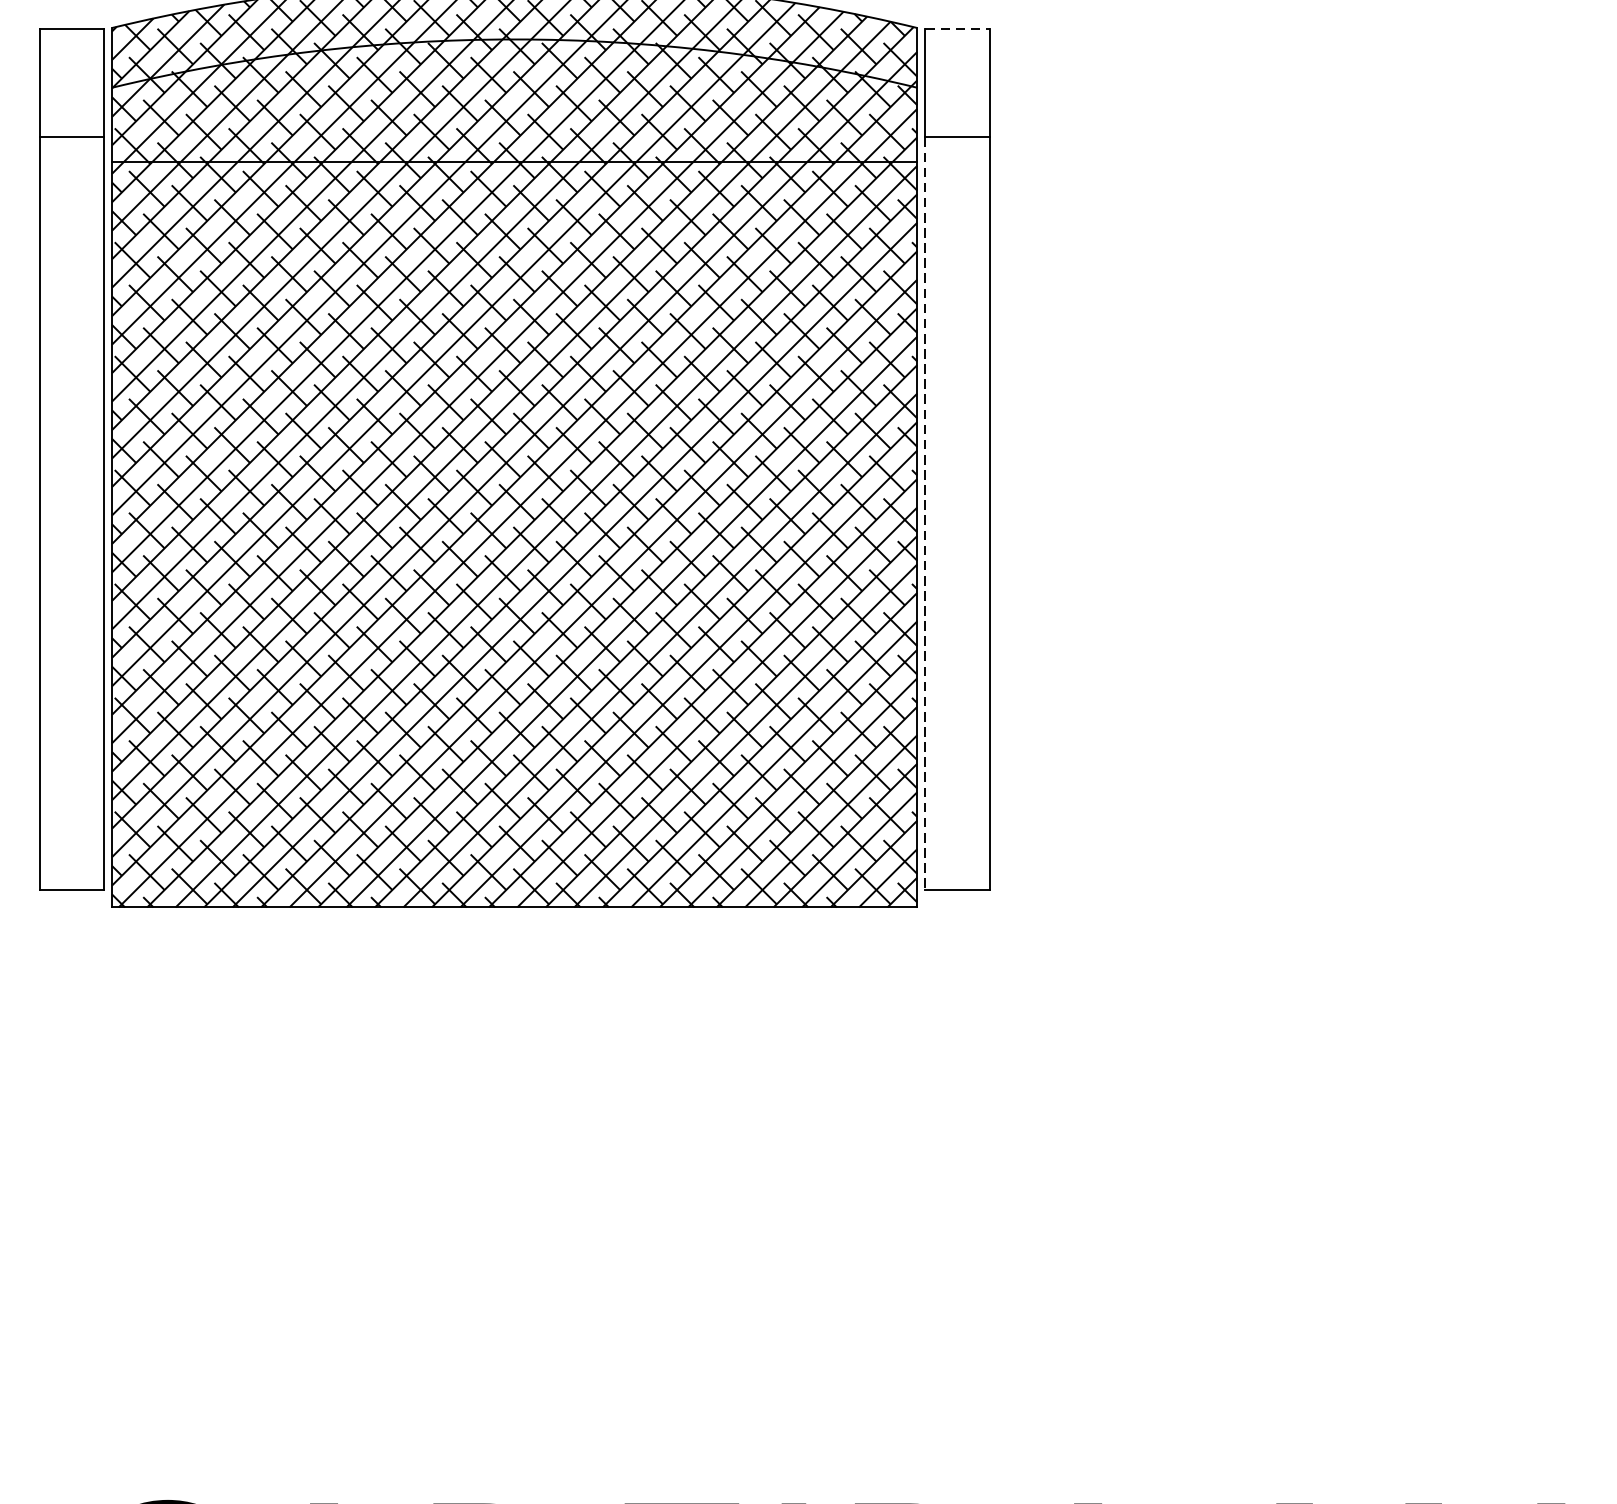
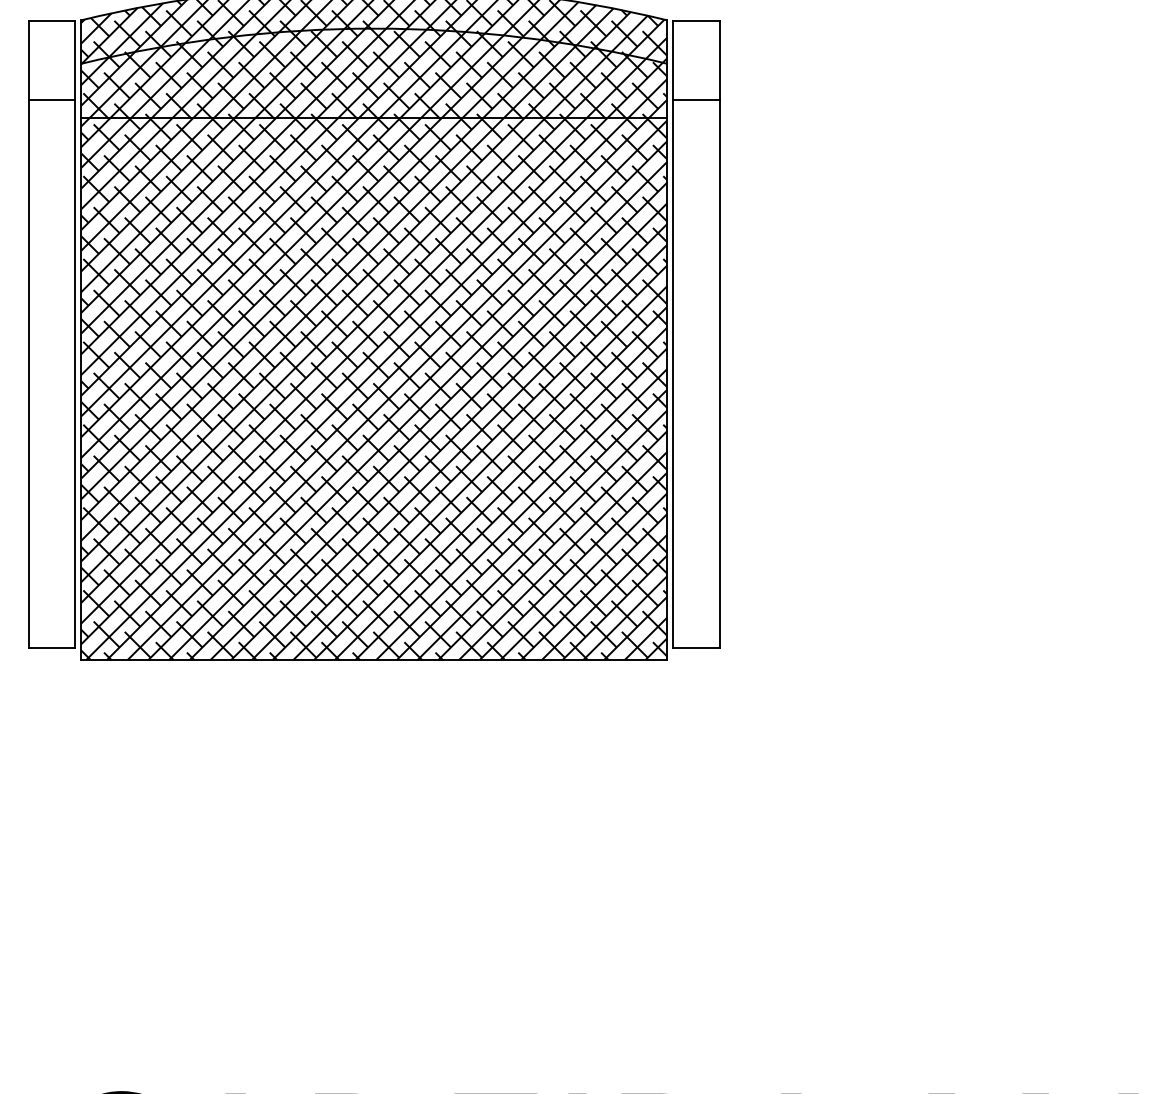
line: (957, 29) -> (696, 21), dashed -> solid
line: (926, 513) -> (673, 373), dashed -> solid

